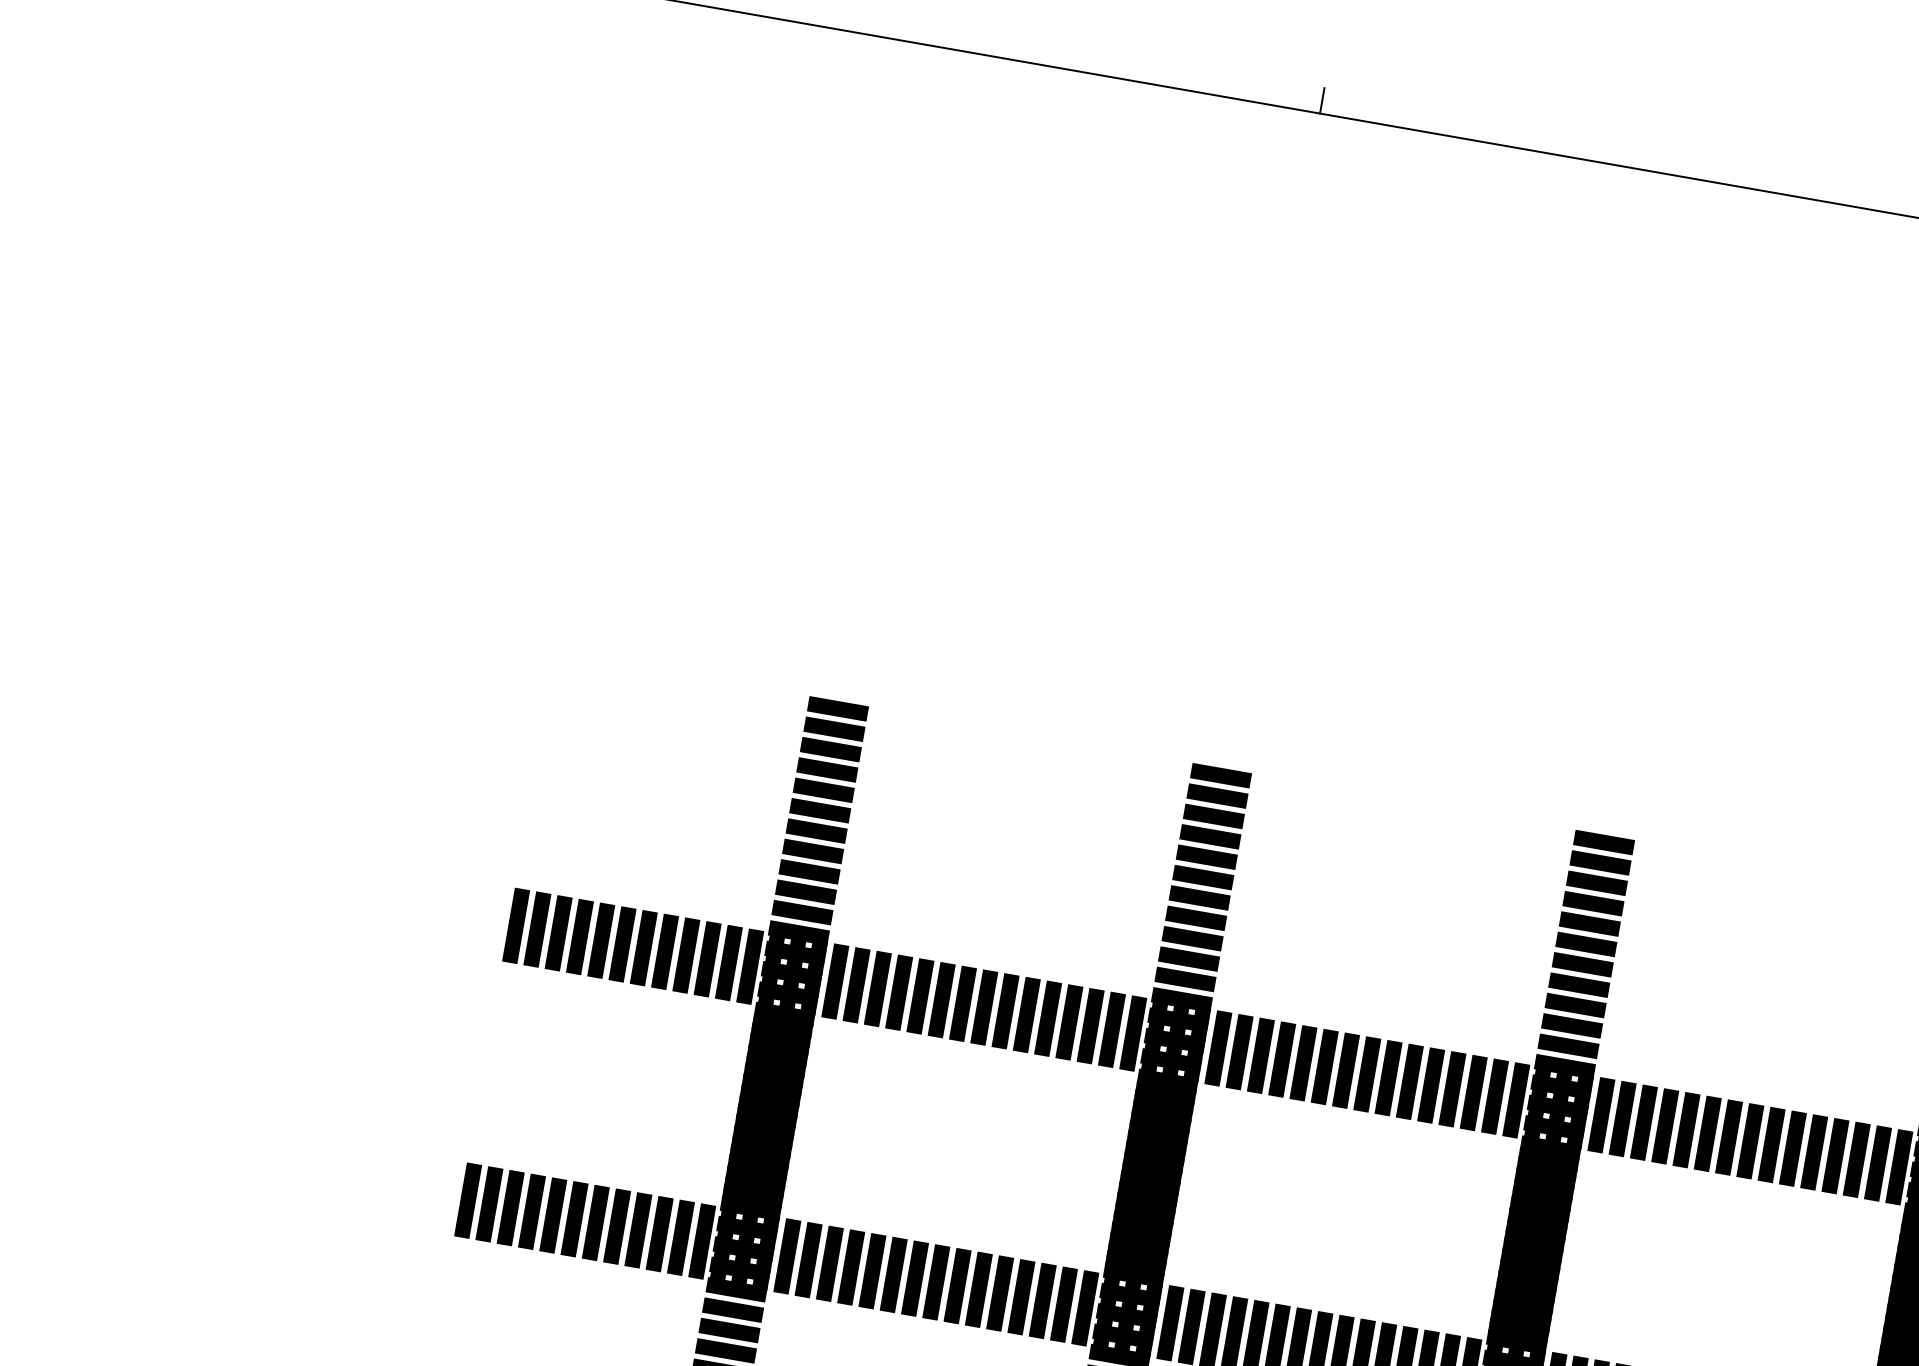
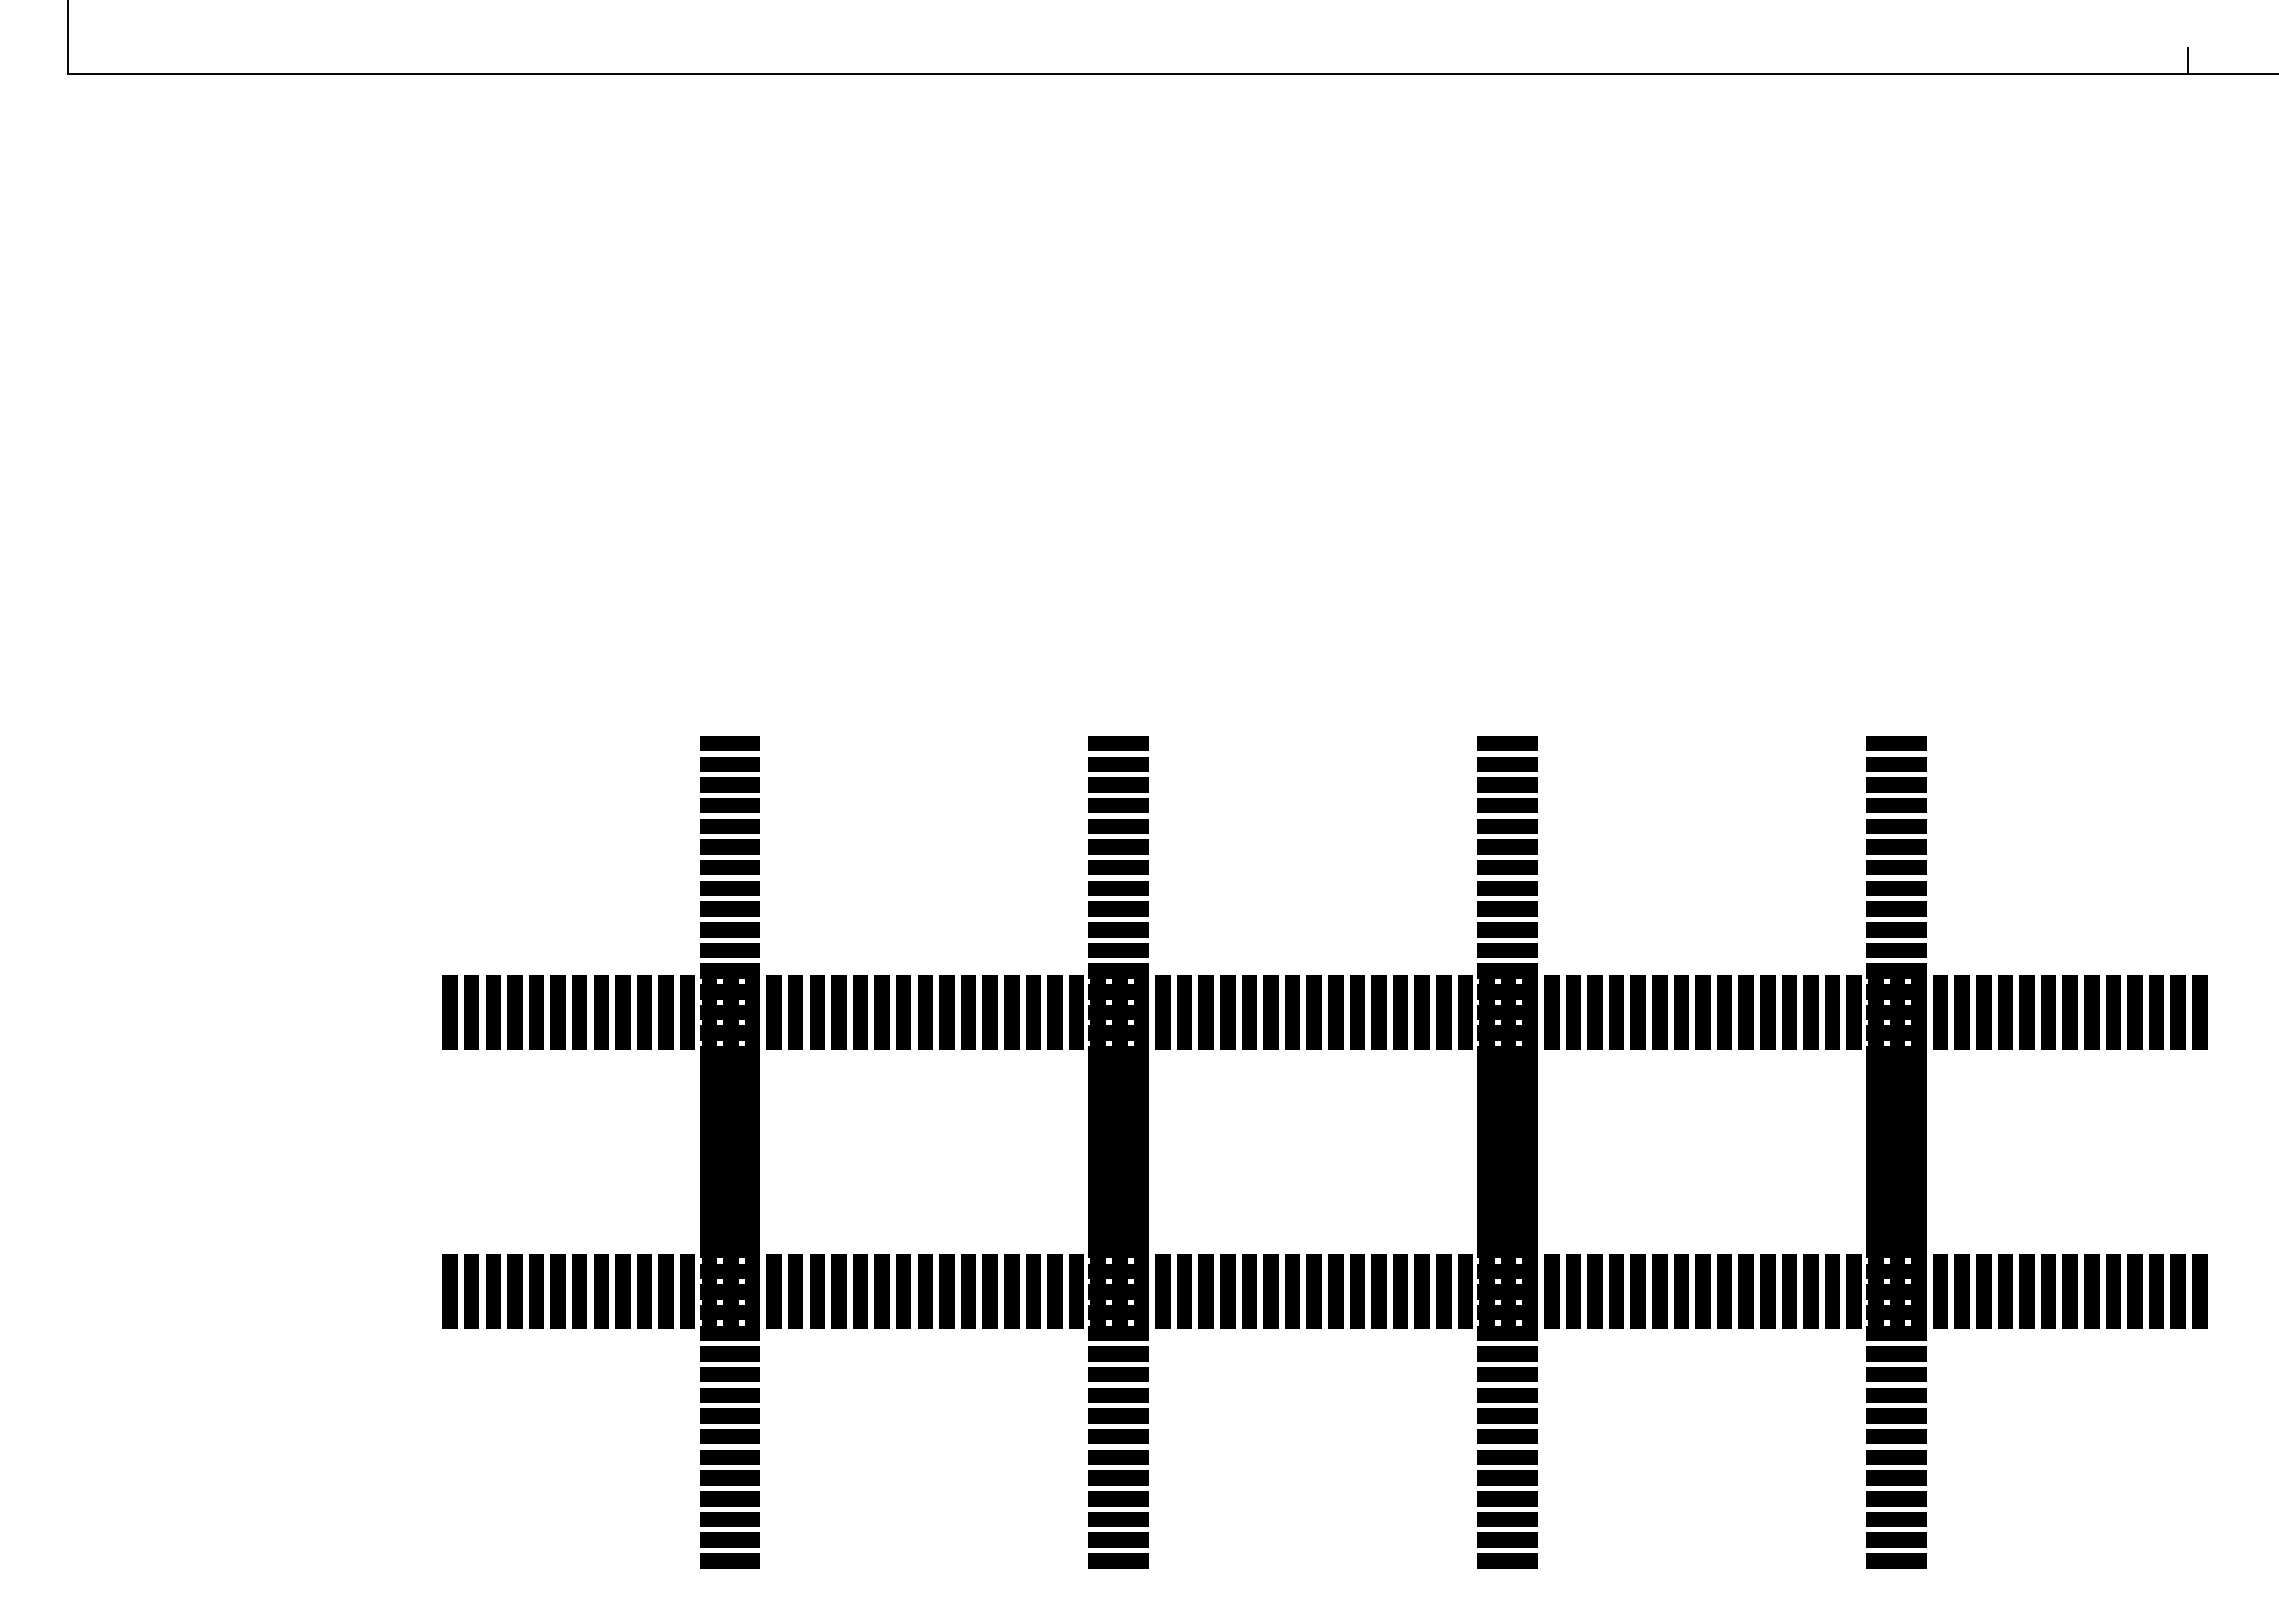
line: (1322, 100) -> (1102, 61), removed

